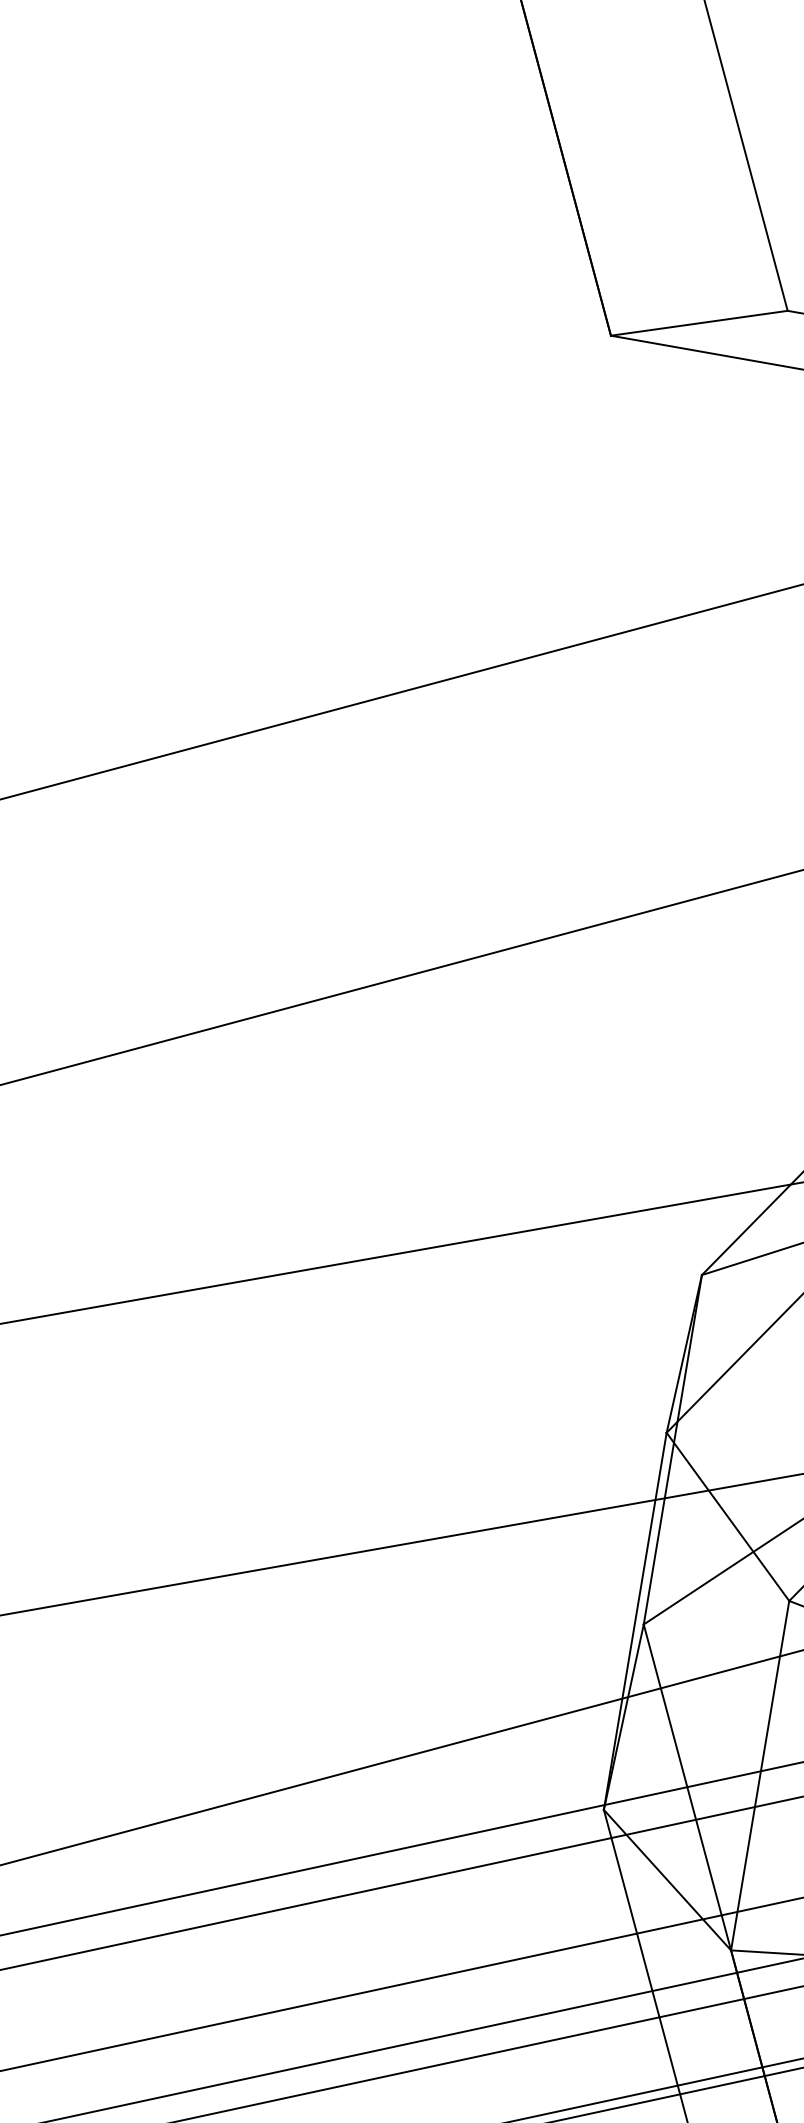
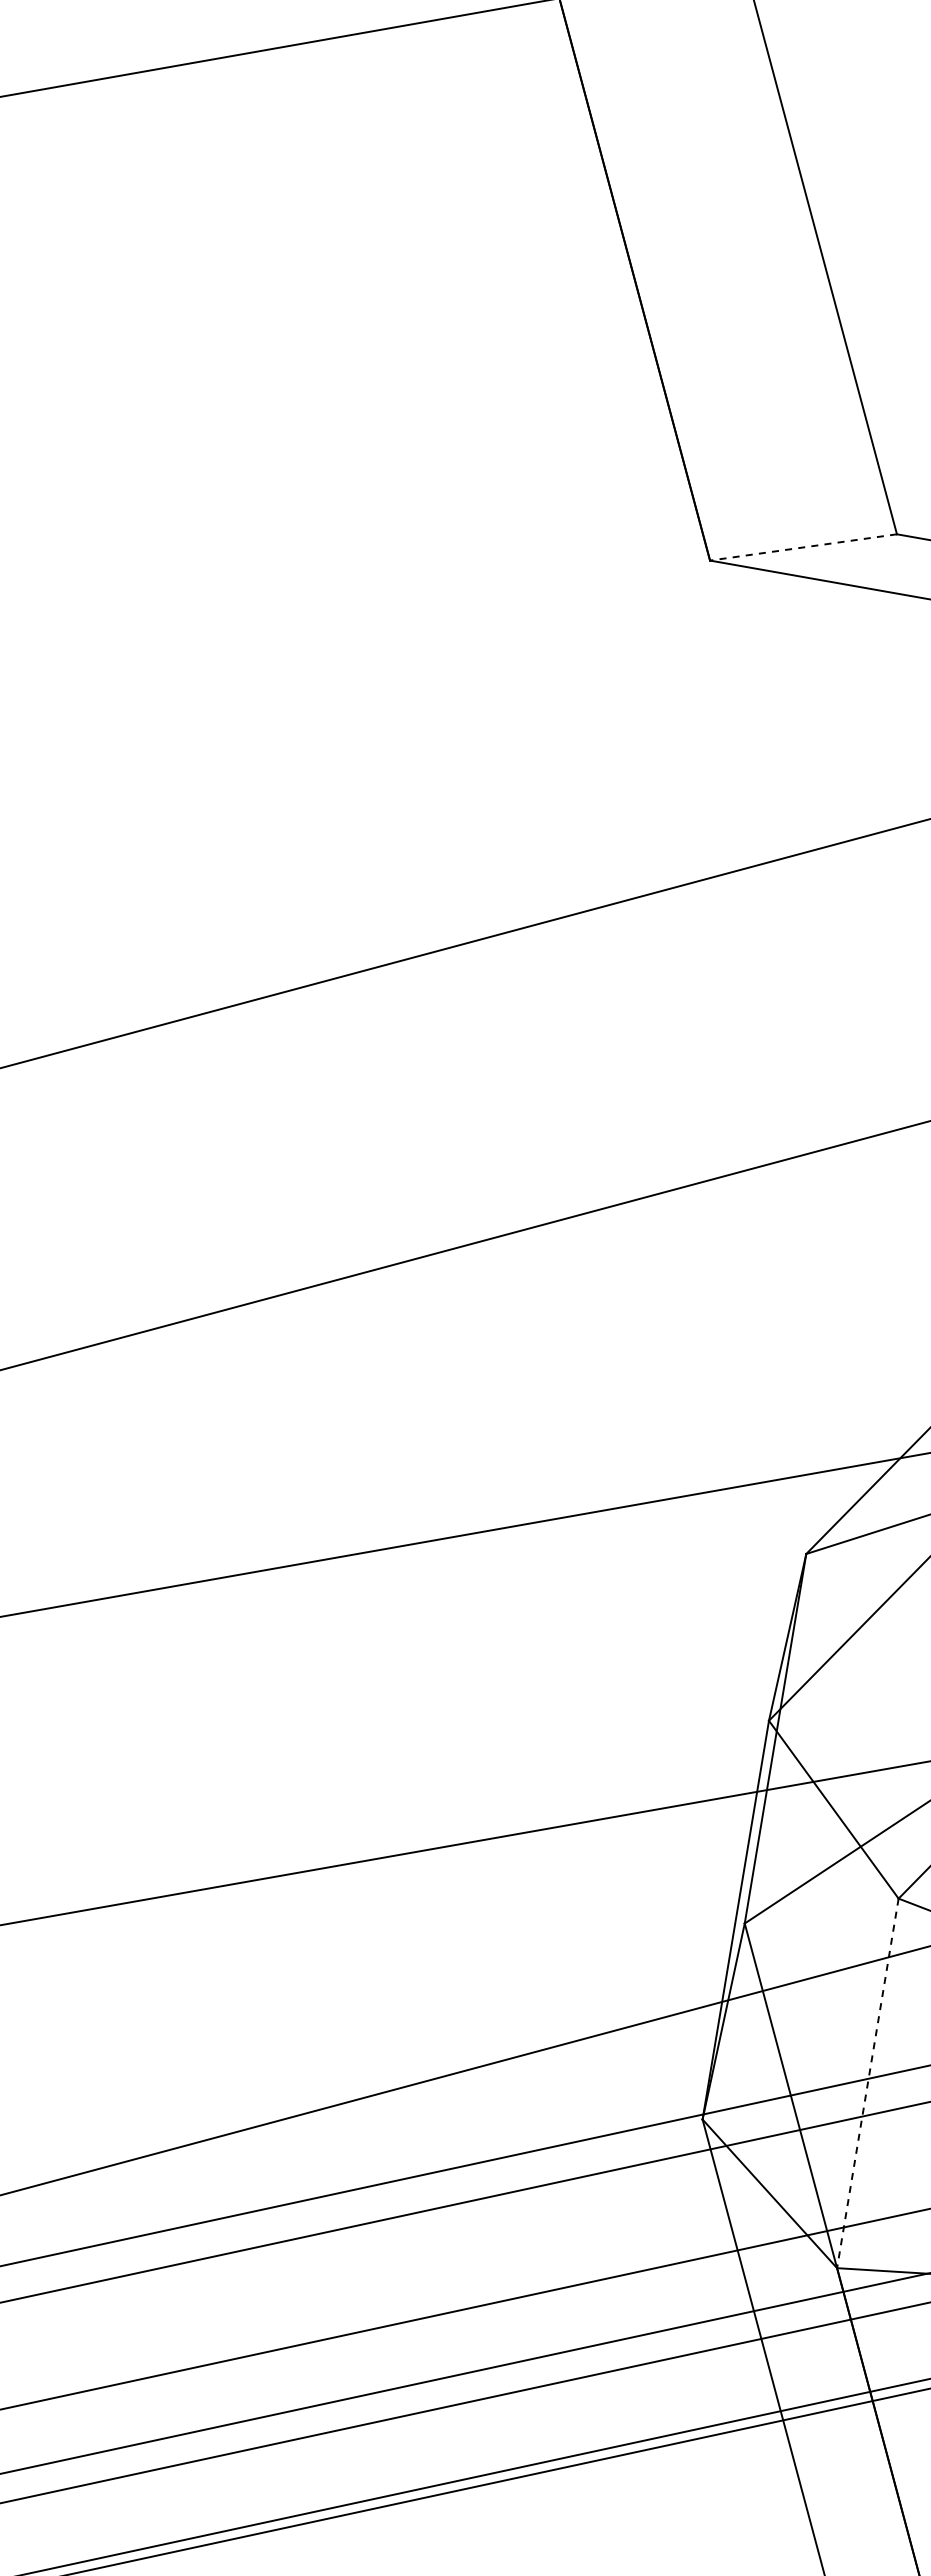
line: (699, 323) -> (803, 547), solid -> dashed
line: (759, 1775) -> (867, 2083), solid -> dashed

